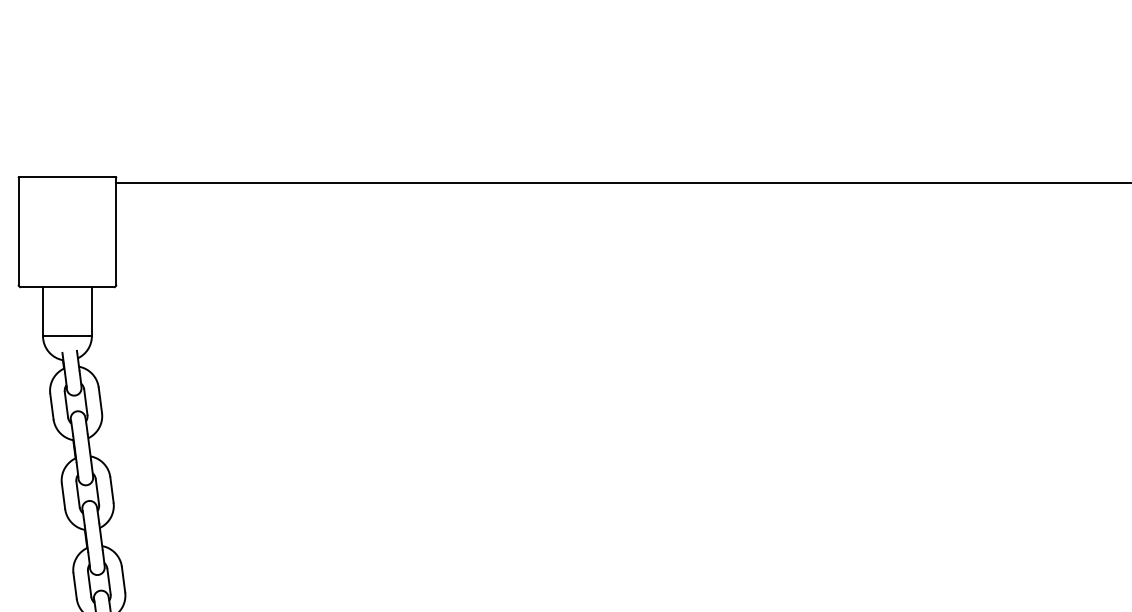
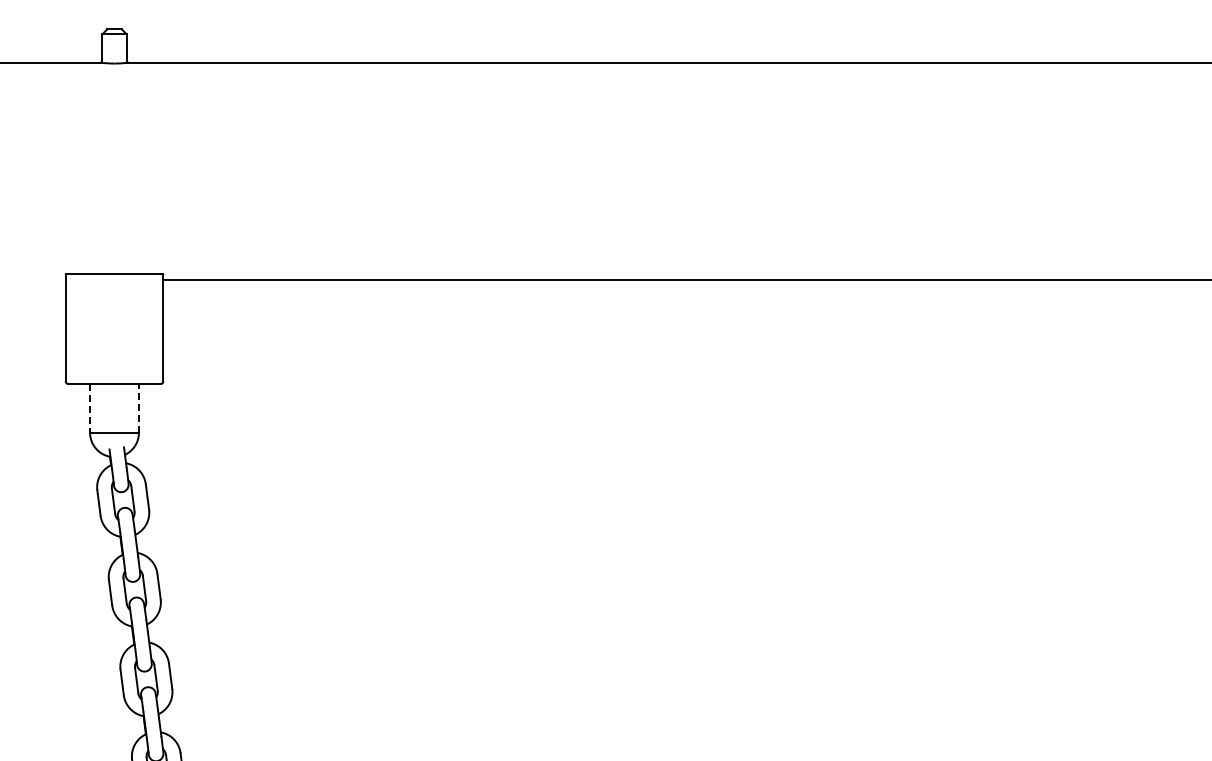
line: (91, 310) -> (138, 407), solid -> dashed
line: (43, 311) -> (90, 408), solid -> dashed

